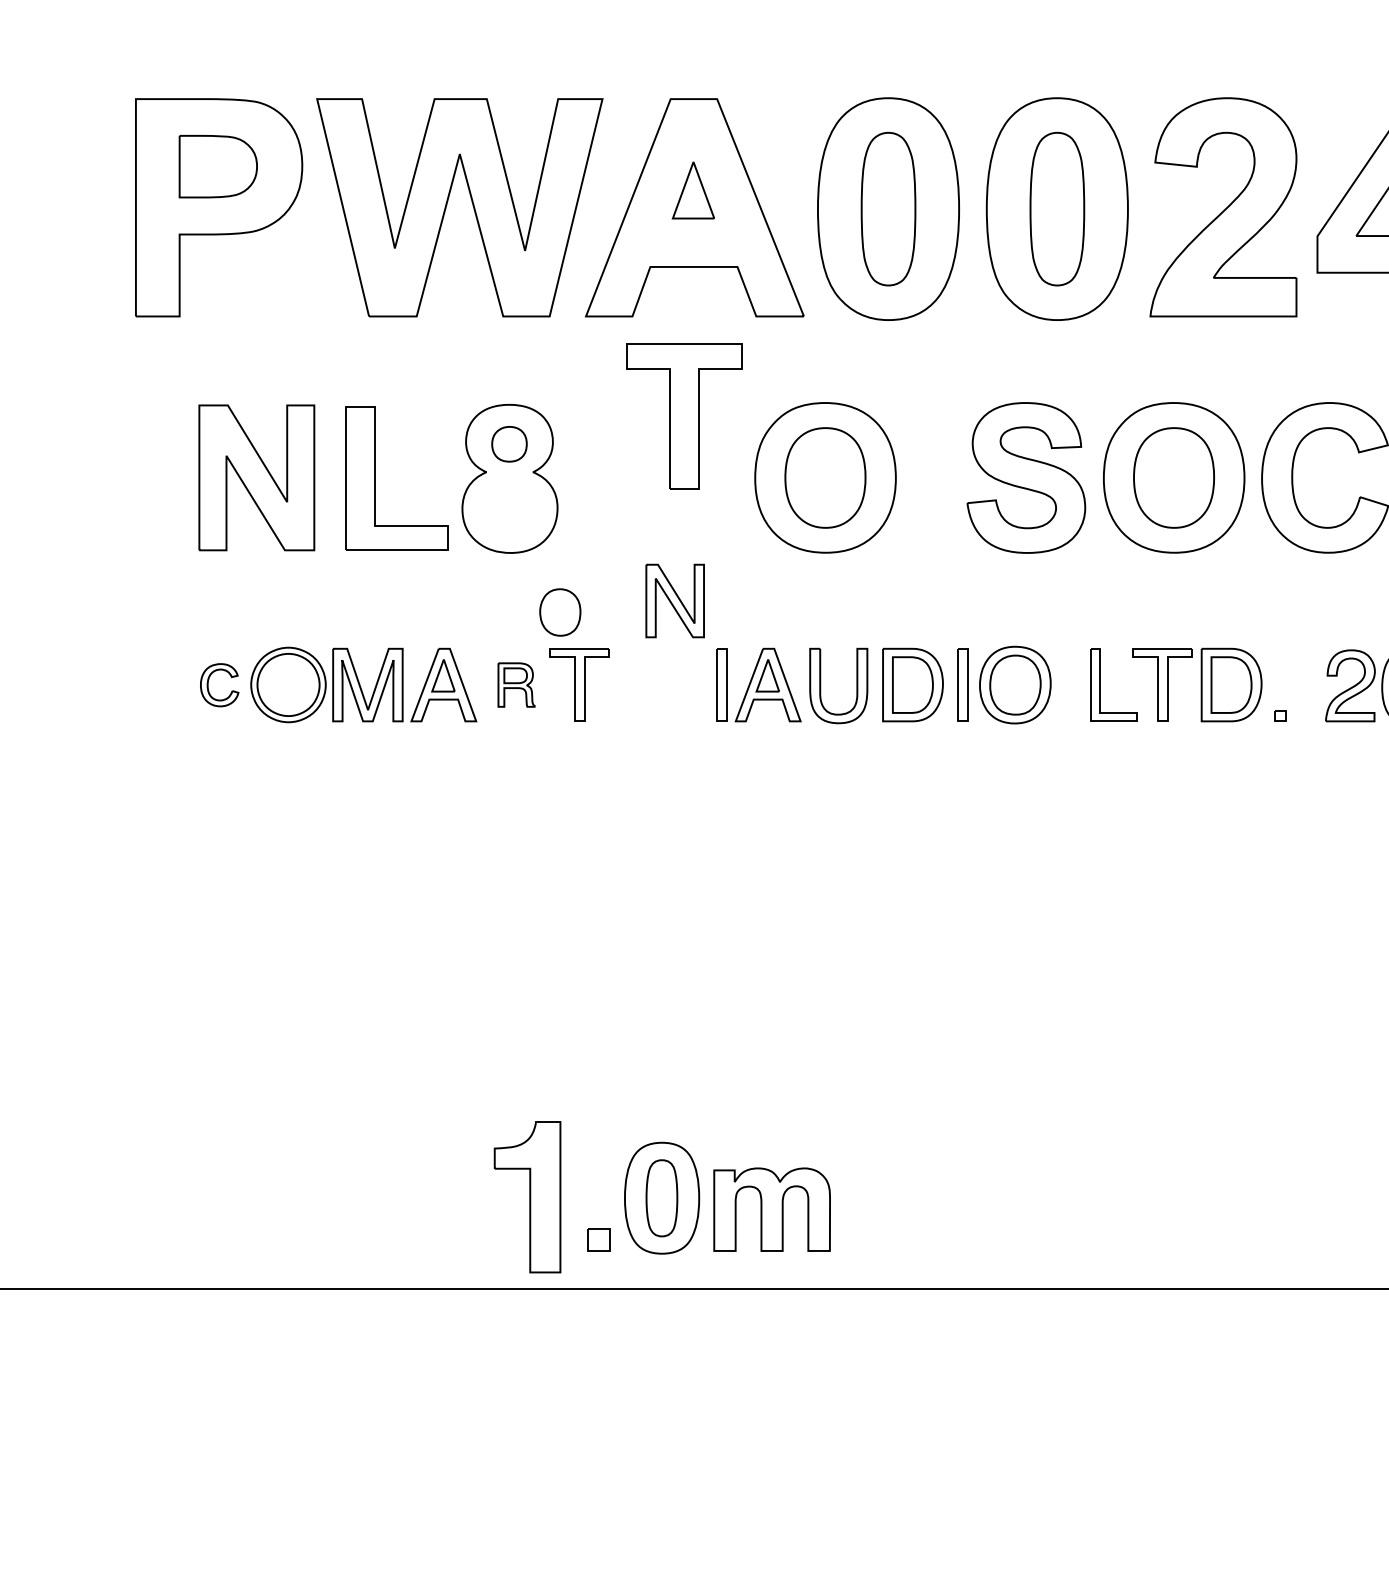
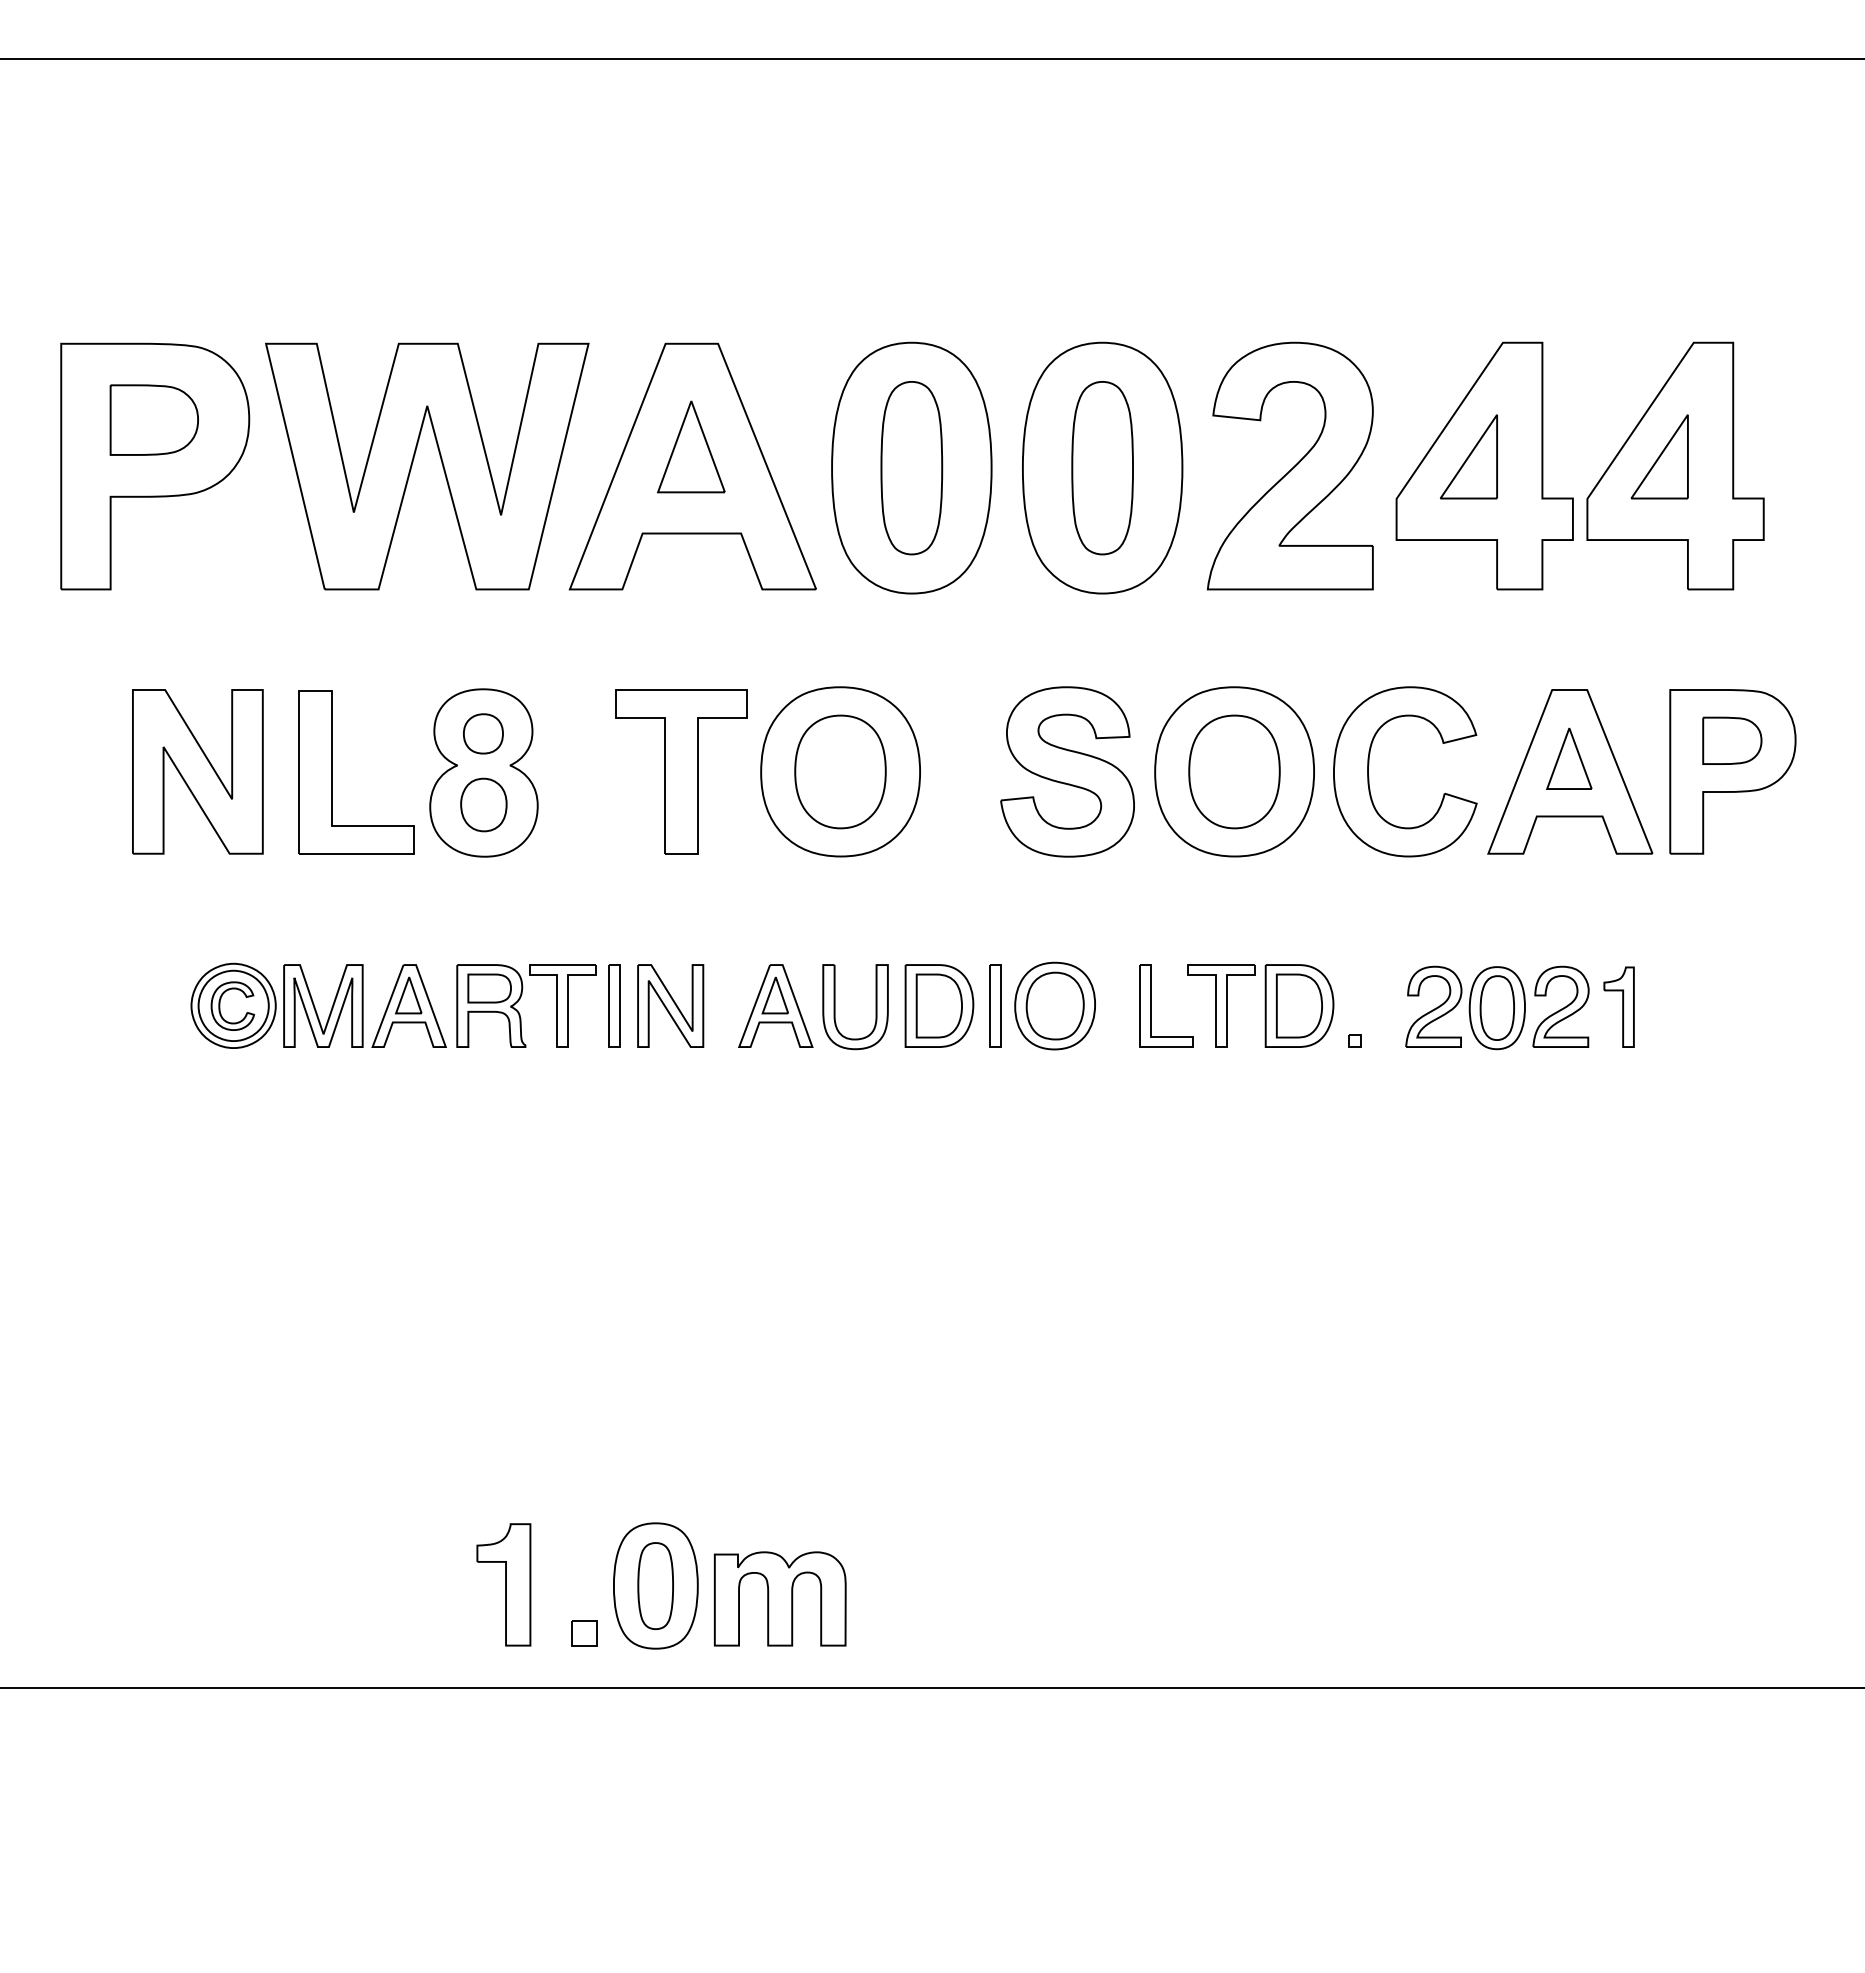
part: (693, 189) -> (691, 446), size x1.43
part: (684, 416) -> (681, 771), moved
part: (675, 600) -> (670, 1005), moved
part: (560, 612) -> (483, 804), moved
part: (208, 684) -> (220, 1005), moved
part: (516, 684) -> (491, 1005), size x1.67
part: (721, 684) -> (614, 1005), moved
part: (527, 1196) -> (503, 1584), size x0.71

